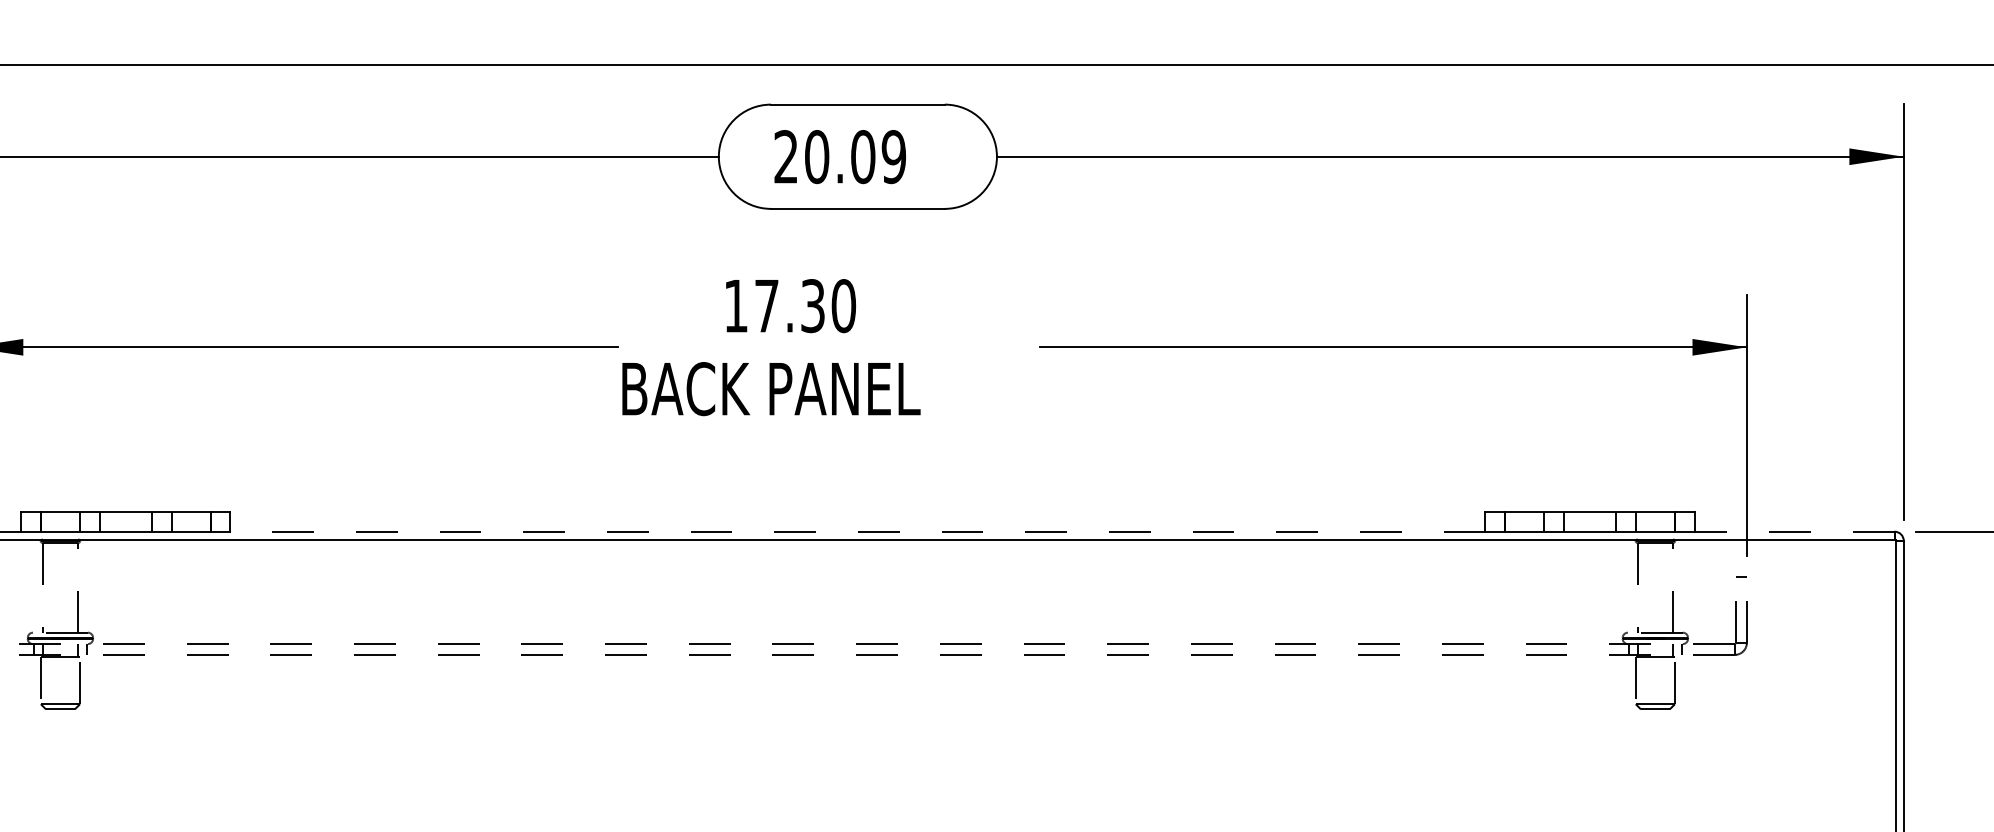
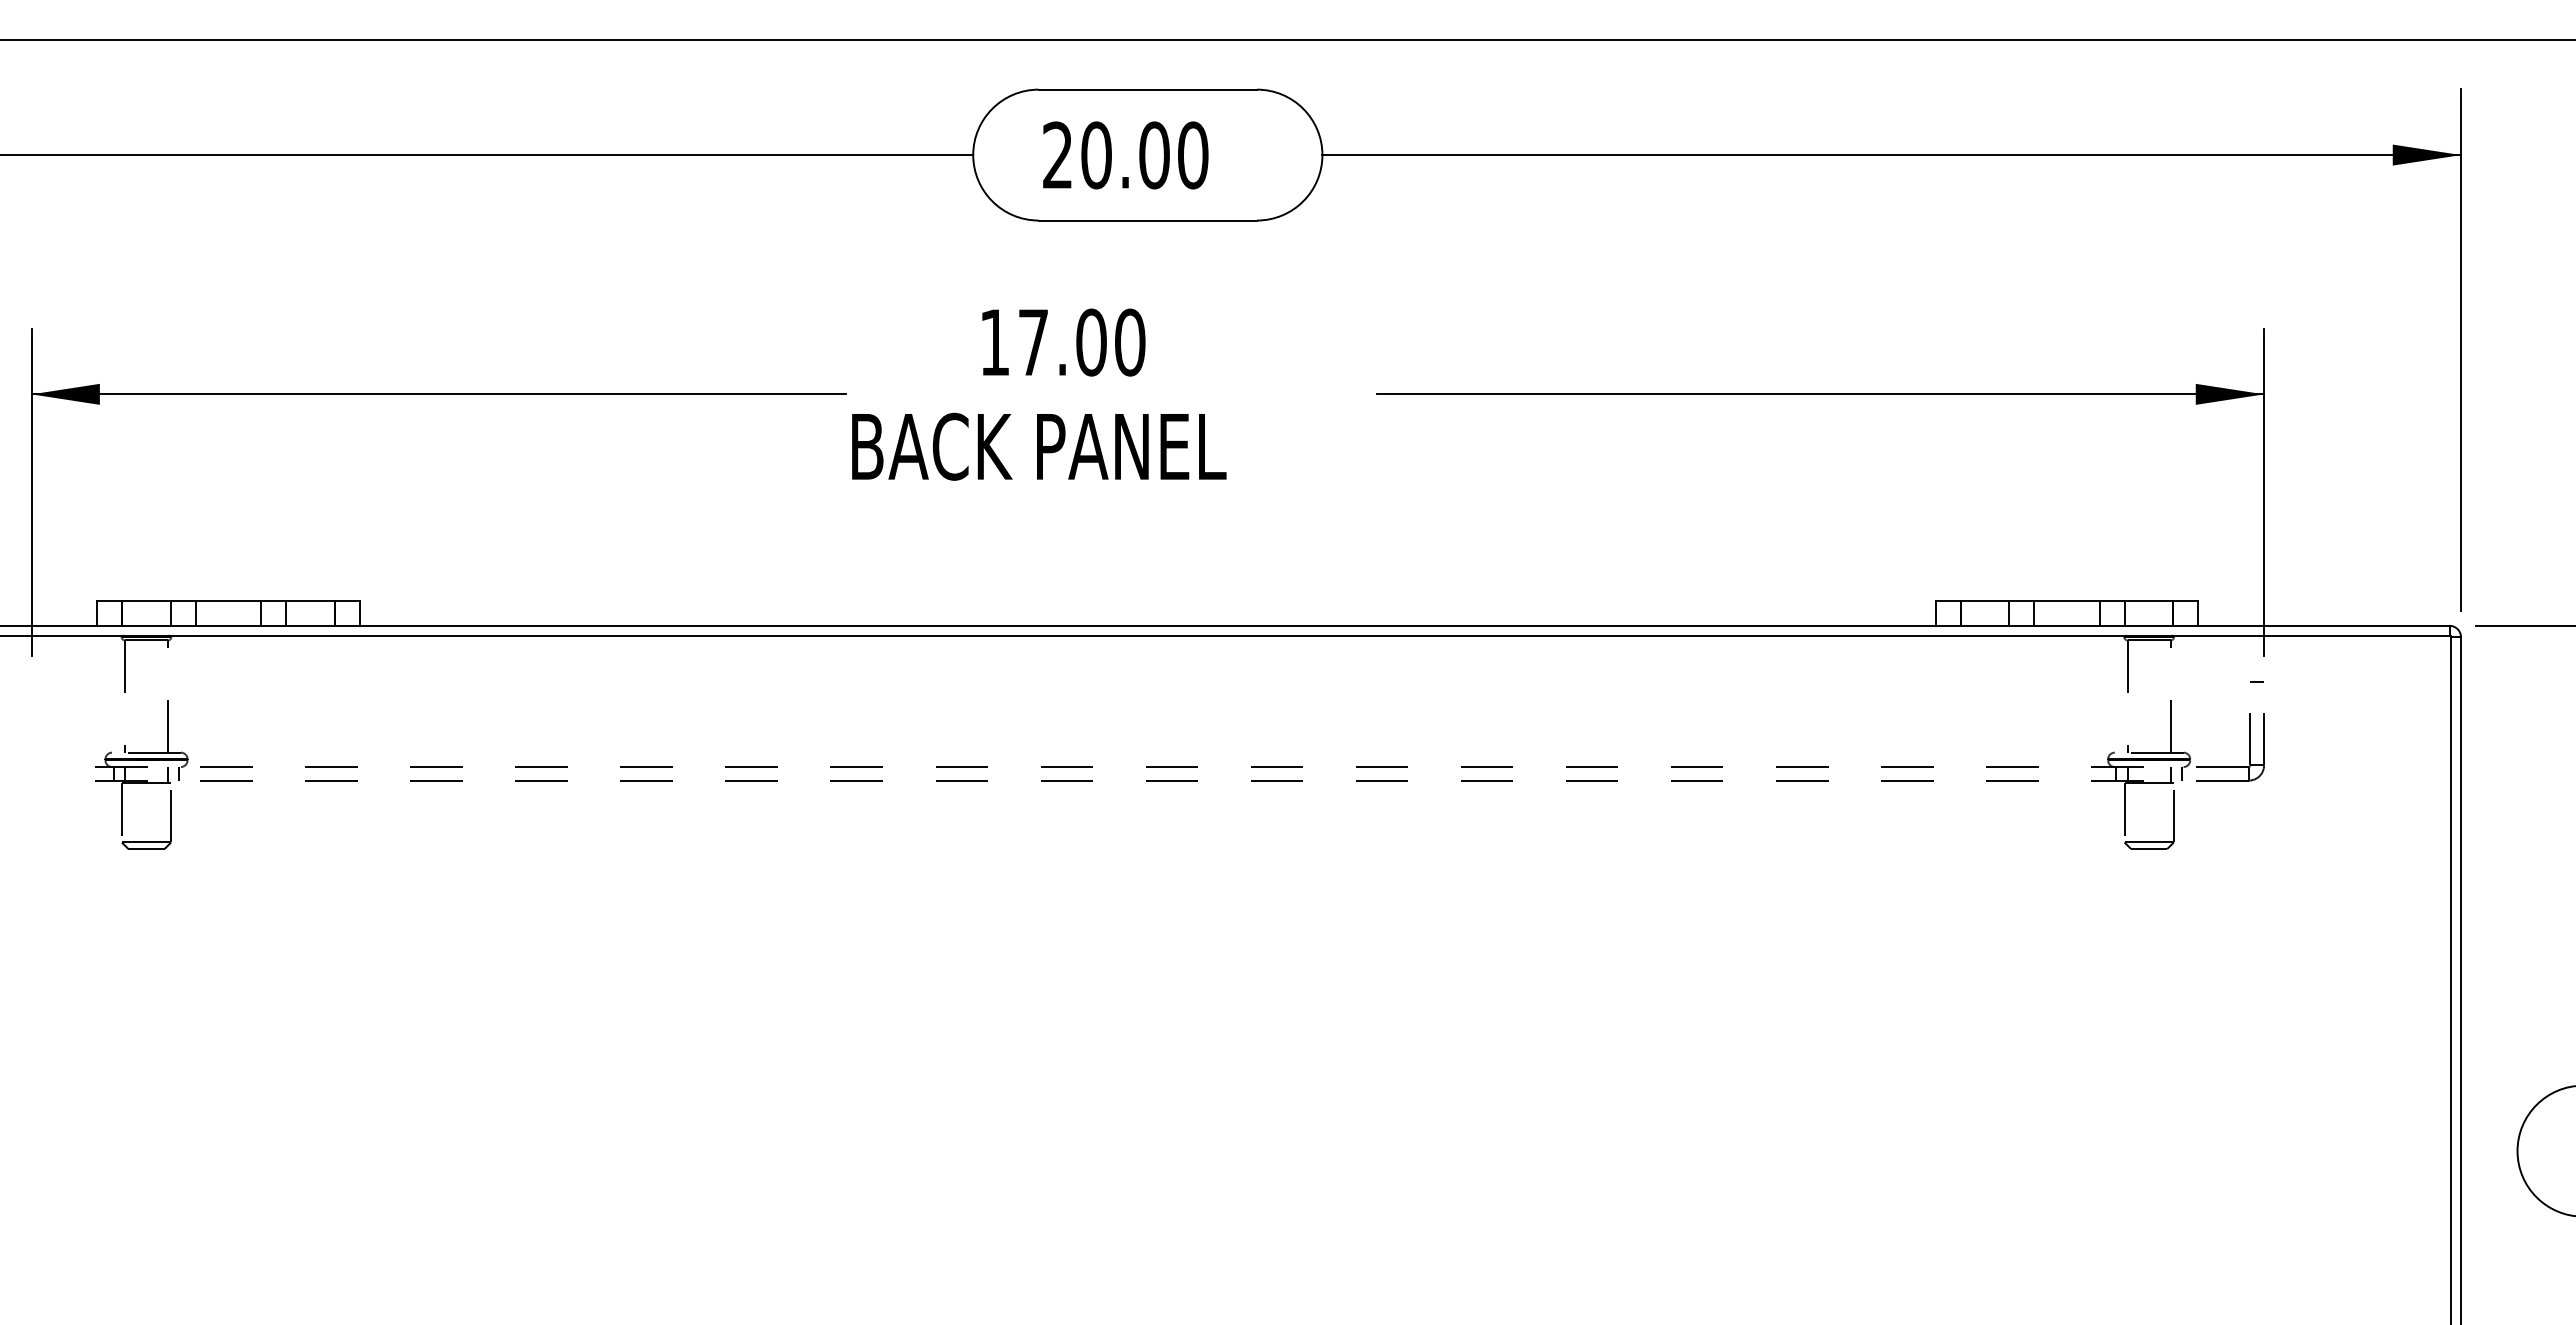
text: (893, 157) -> (1192, 155), 20.09 -> 20.00
text: (813, 306) -> (1091, 342), 17.30 -> 17.00
line: (857, 531) -> (1147, 625), dashed -> solid
line: (1794, 531) -> (2323, 625), dashed -> solid

